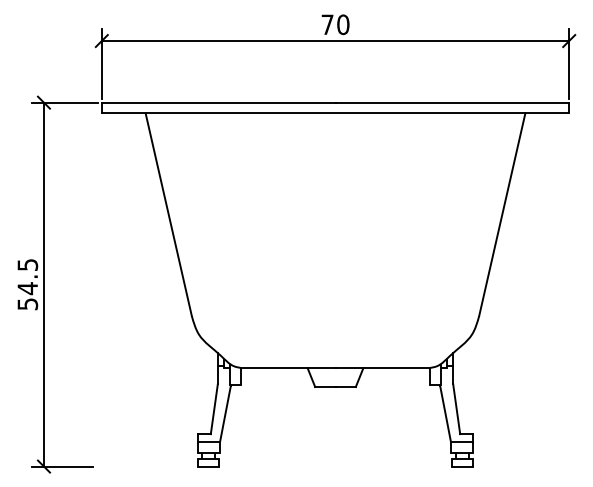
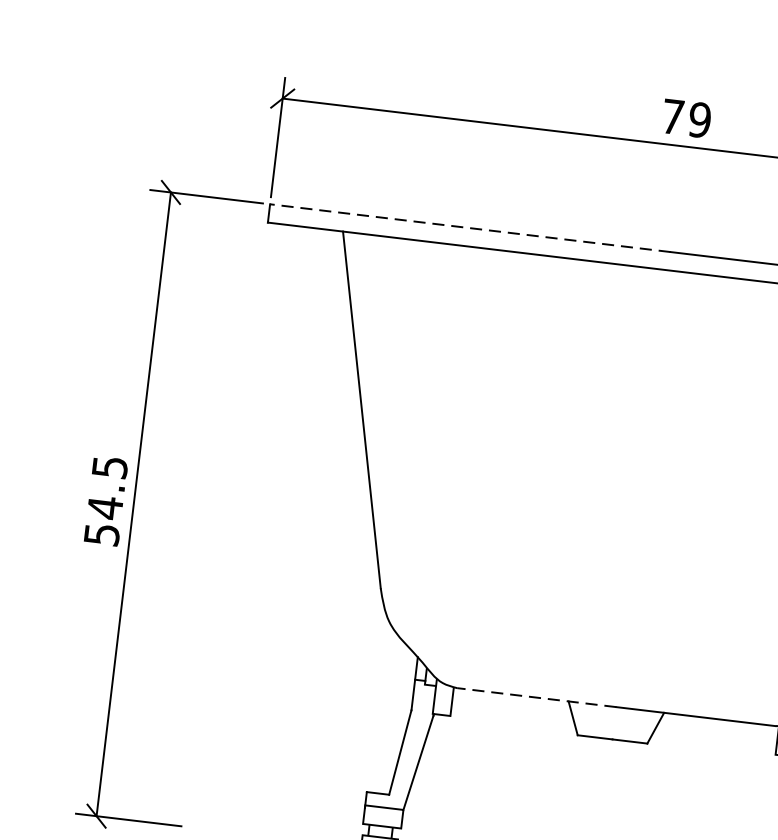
text: (343, 24) -> (700, 119), 70 -> 79
line: (218, 102) -> (470, 227), solid -> dashed
line: (288, 368) -> (535, 698), solid -> dashed

